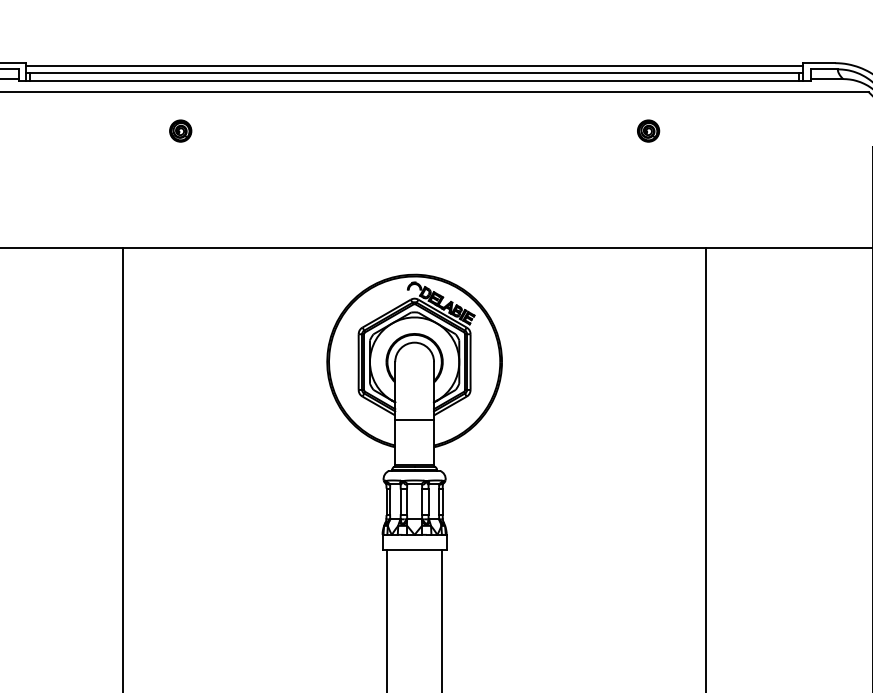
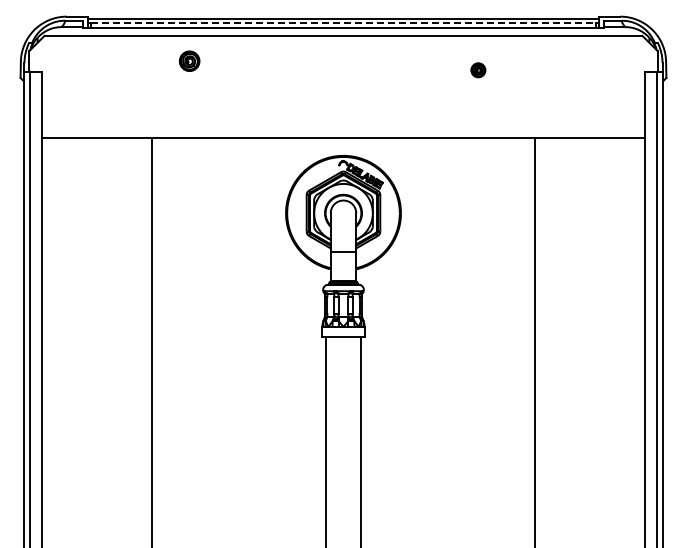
line: (414, 73) -> (343, 23), solid -> dashed
part: (180, 131) -> (189, 61), size x1.4
part: (648, 131) -> (478, 70), moved

